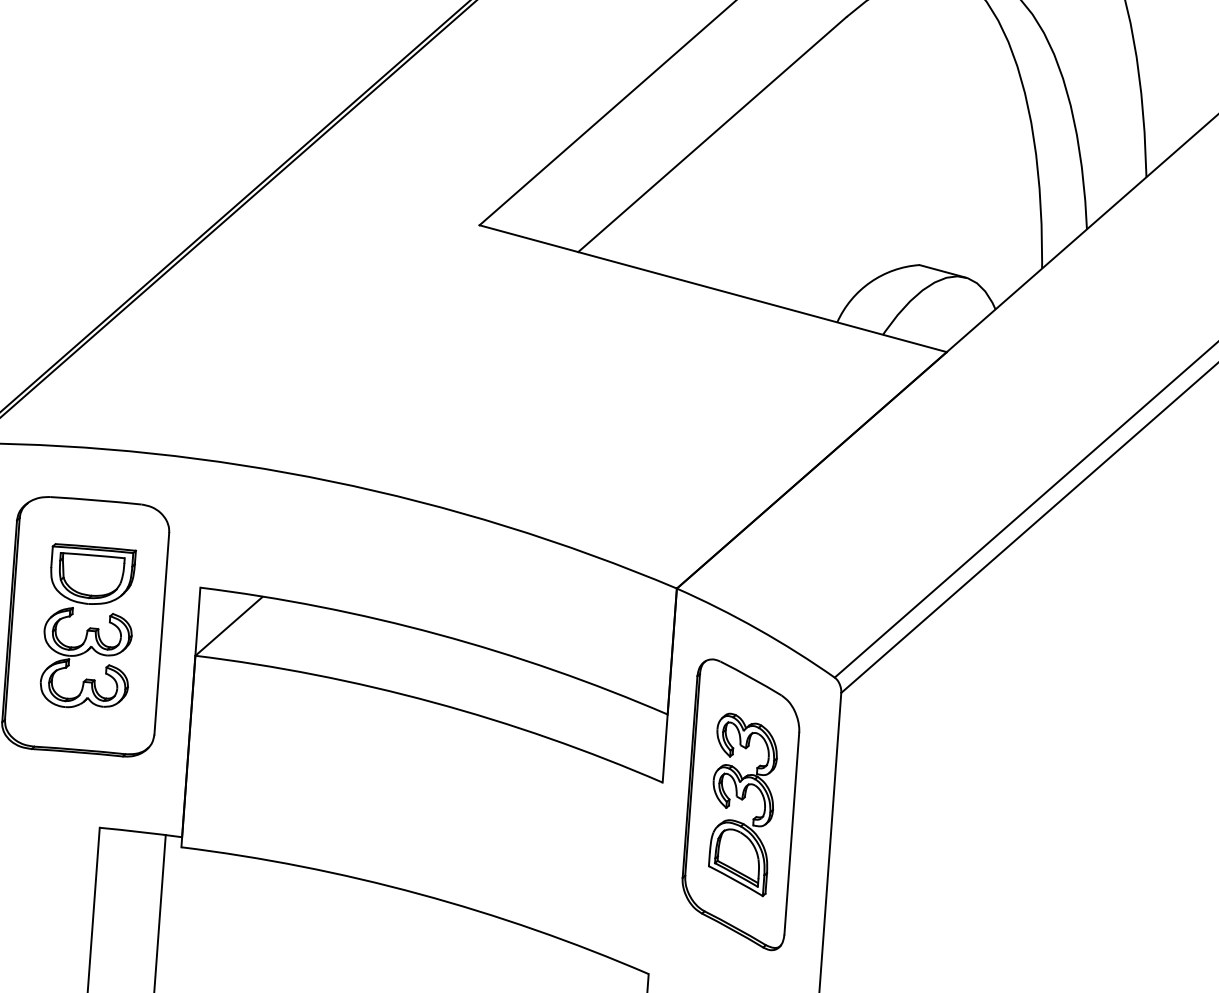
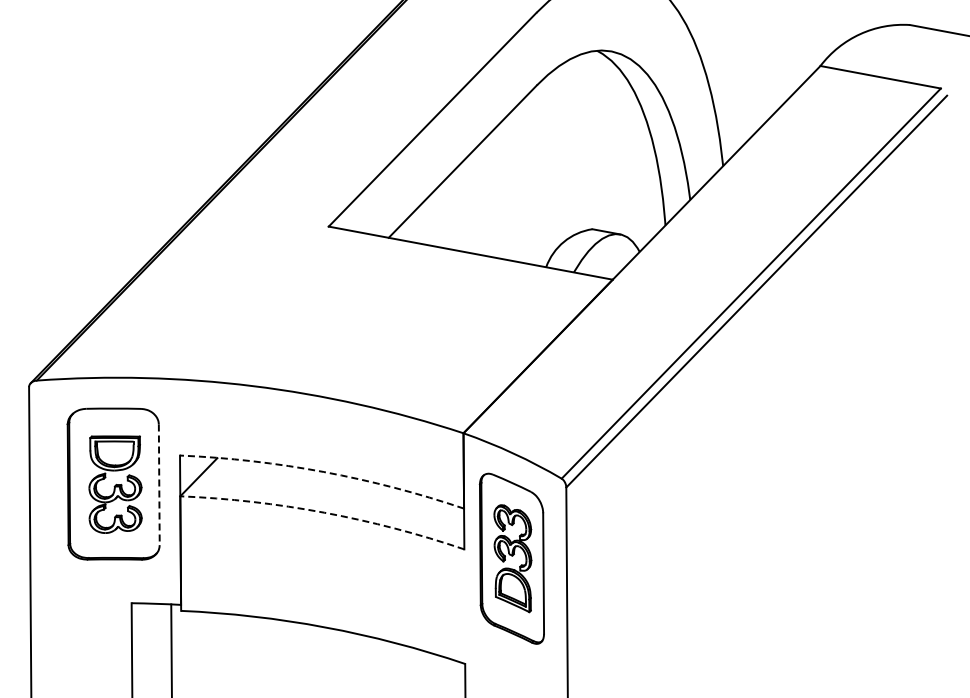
line: (162, 634) -> (159, 485), solid -> dashed
arc: (437, 635) -> (323, 472), solid -> dashed
arc: (434, 702) -> (324, 512), solid -> dashed

